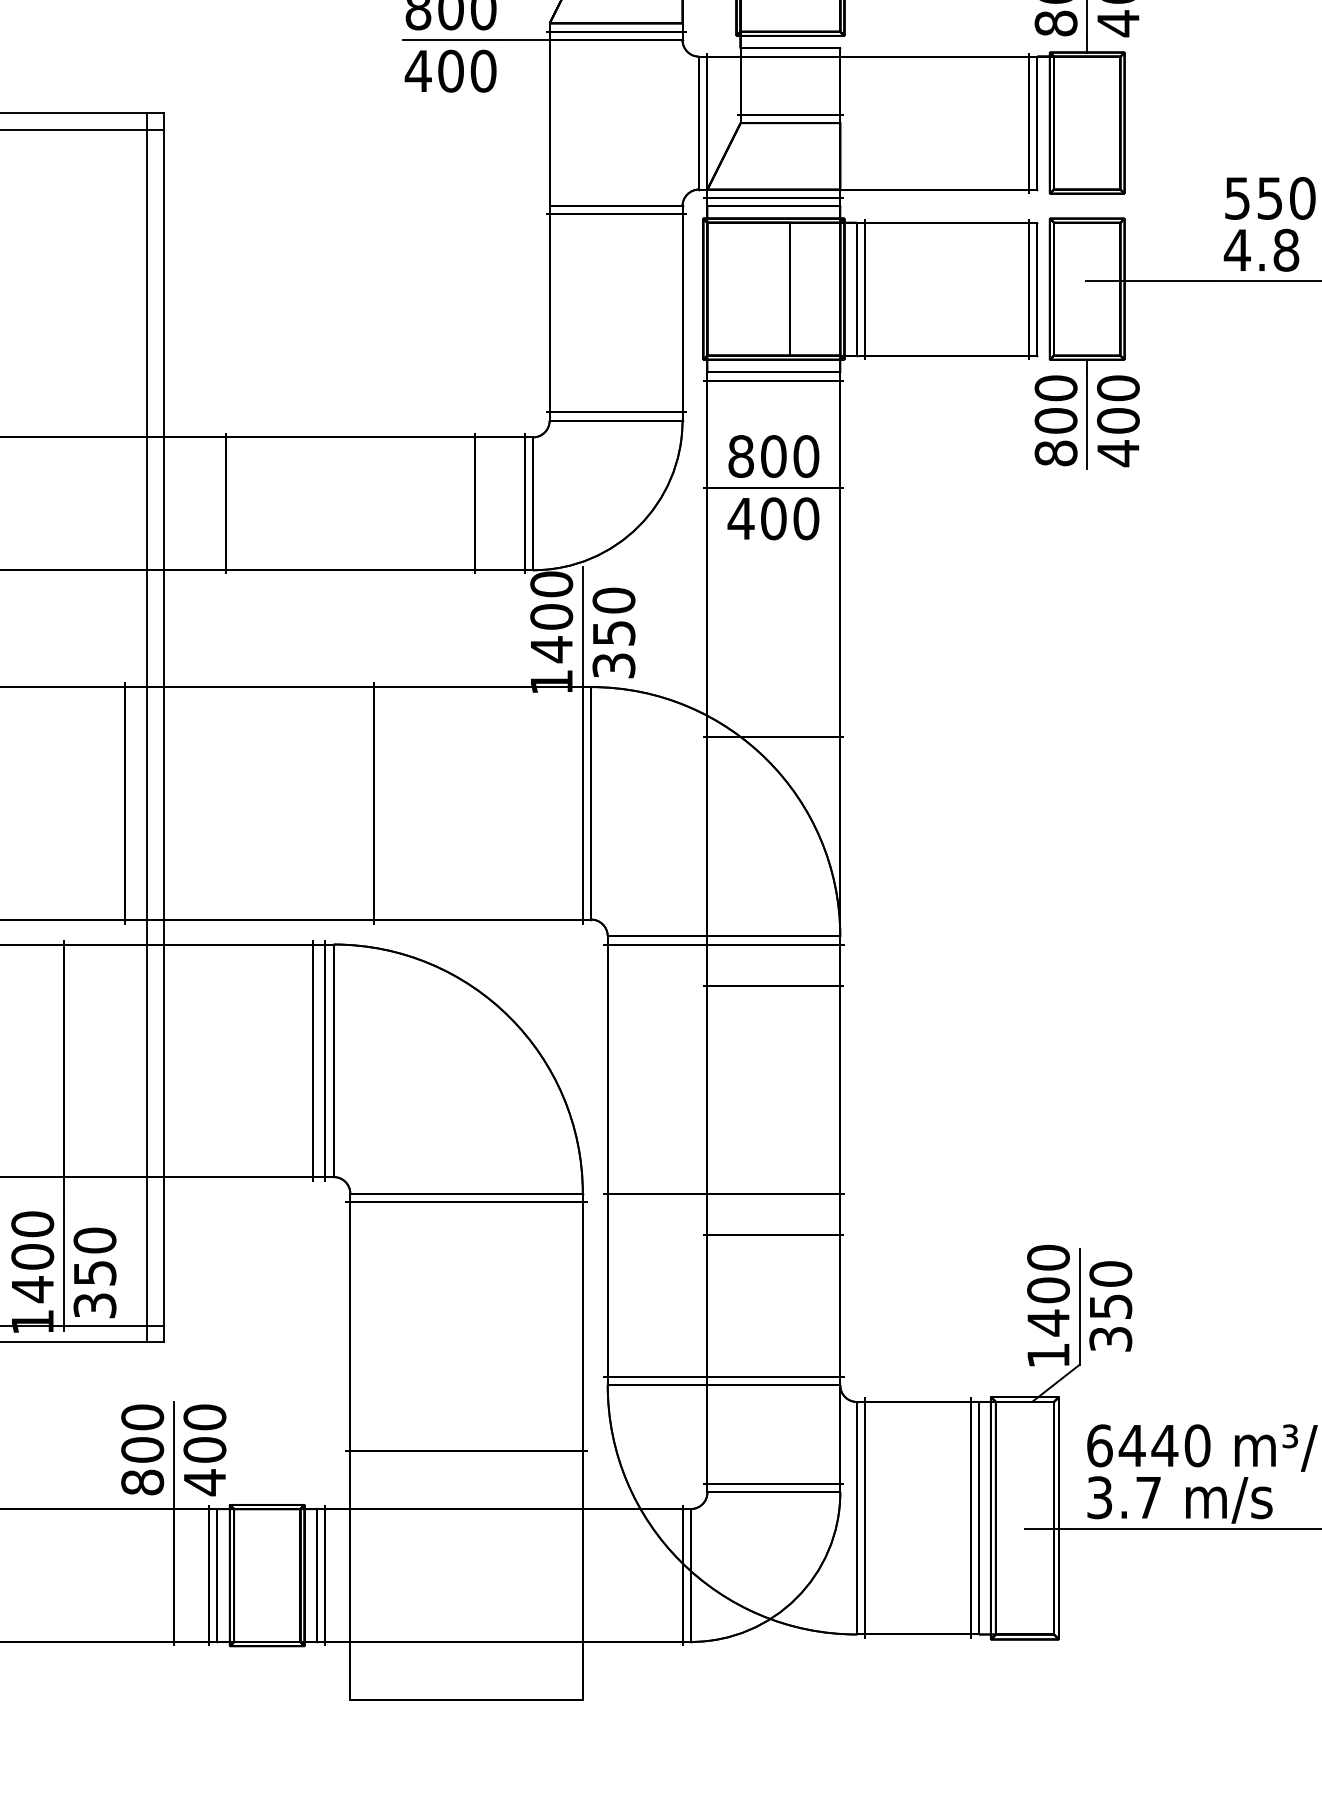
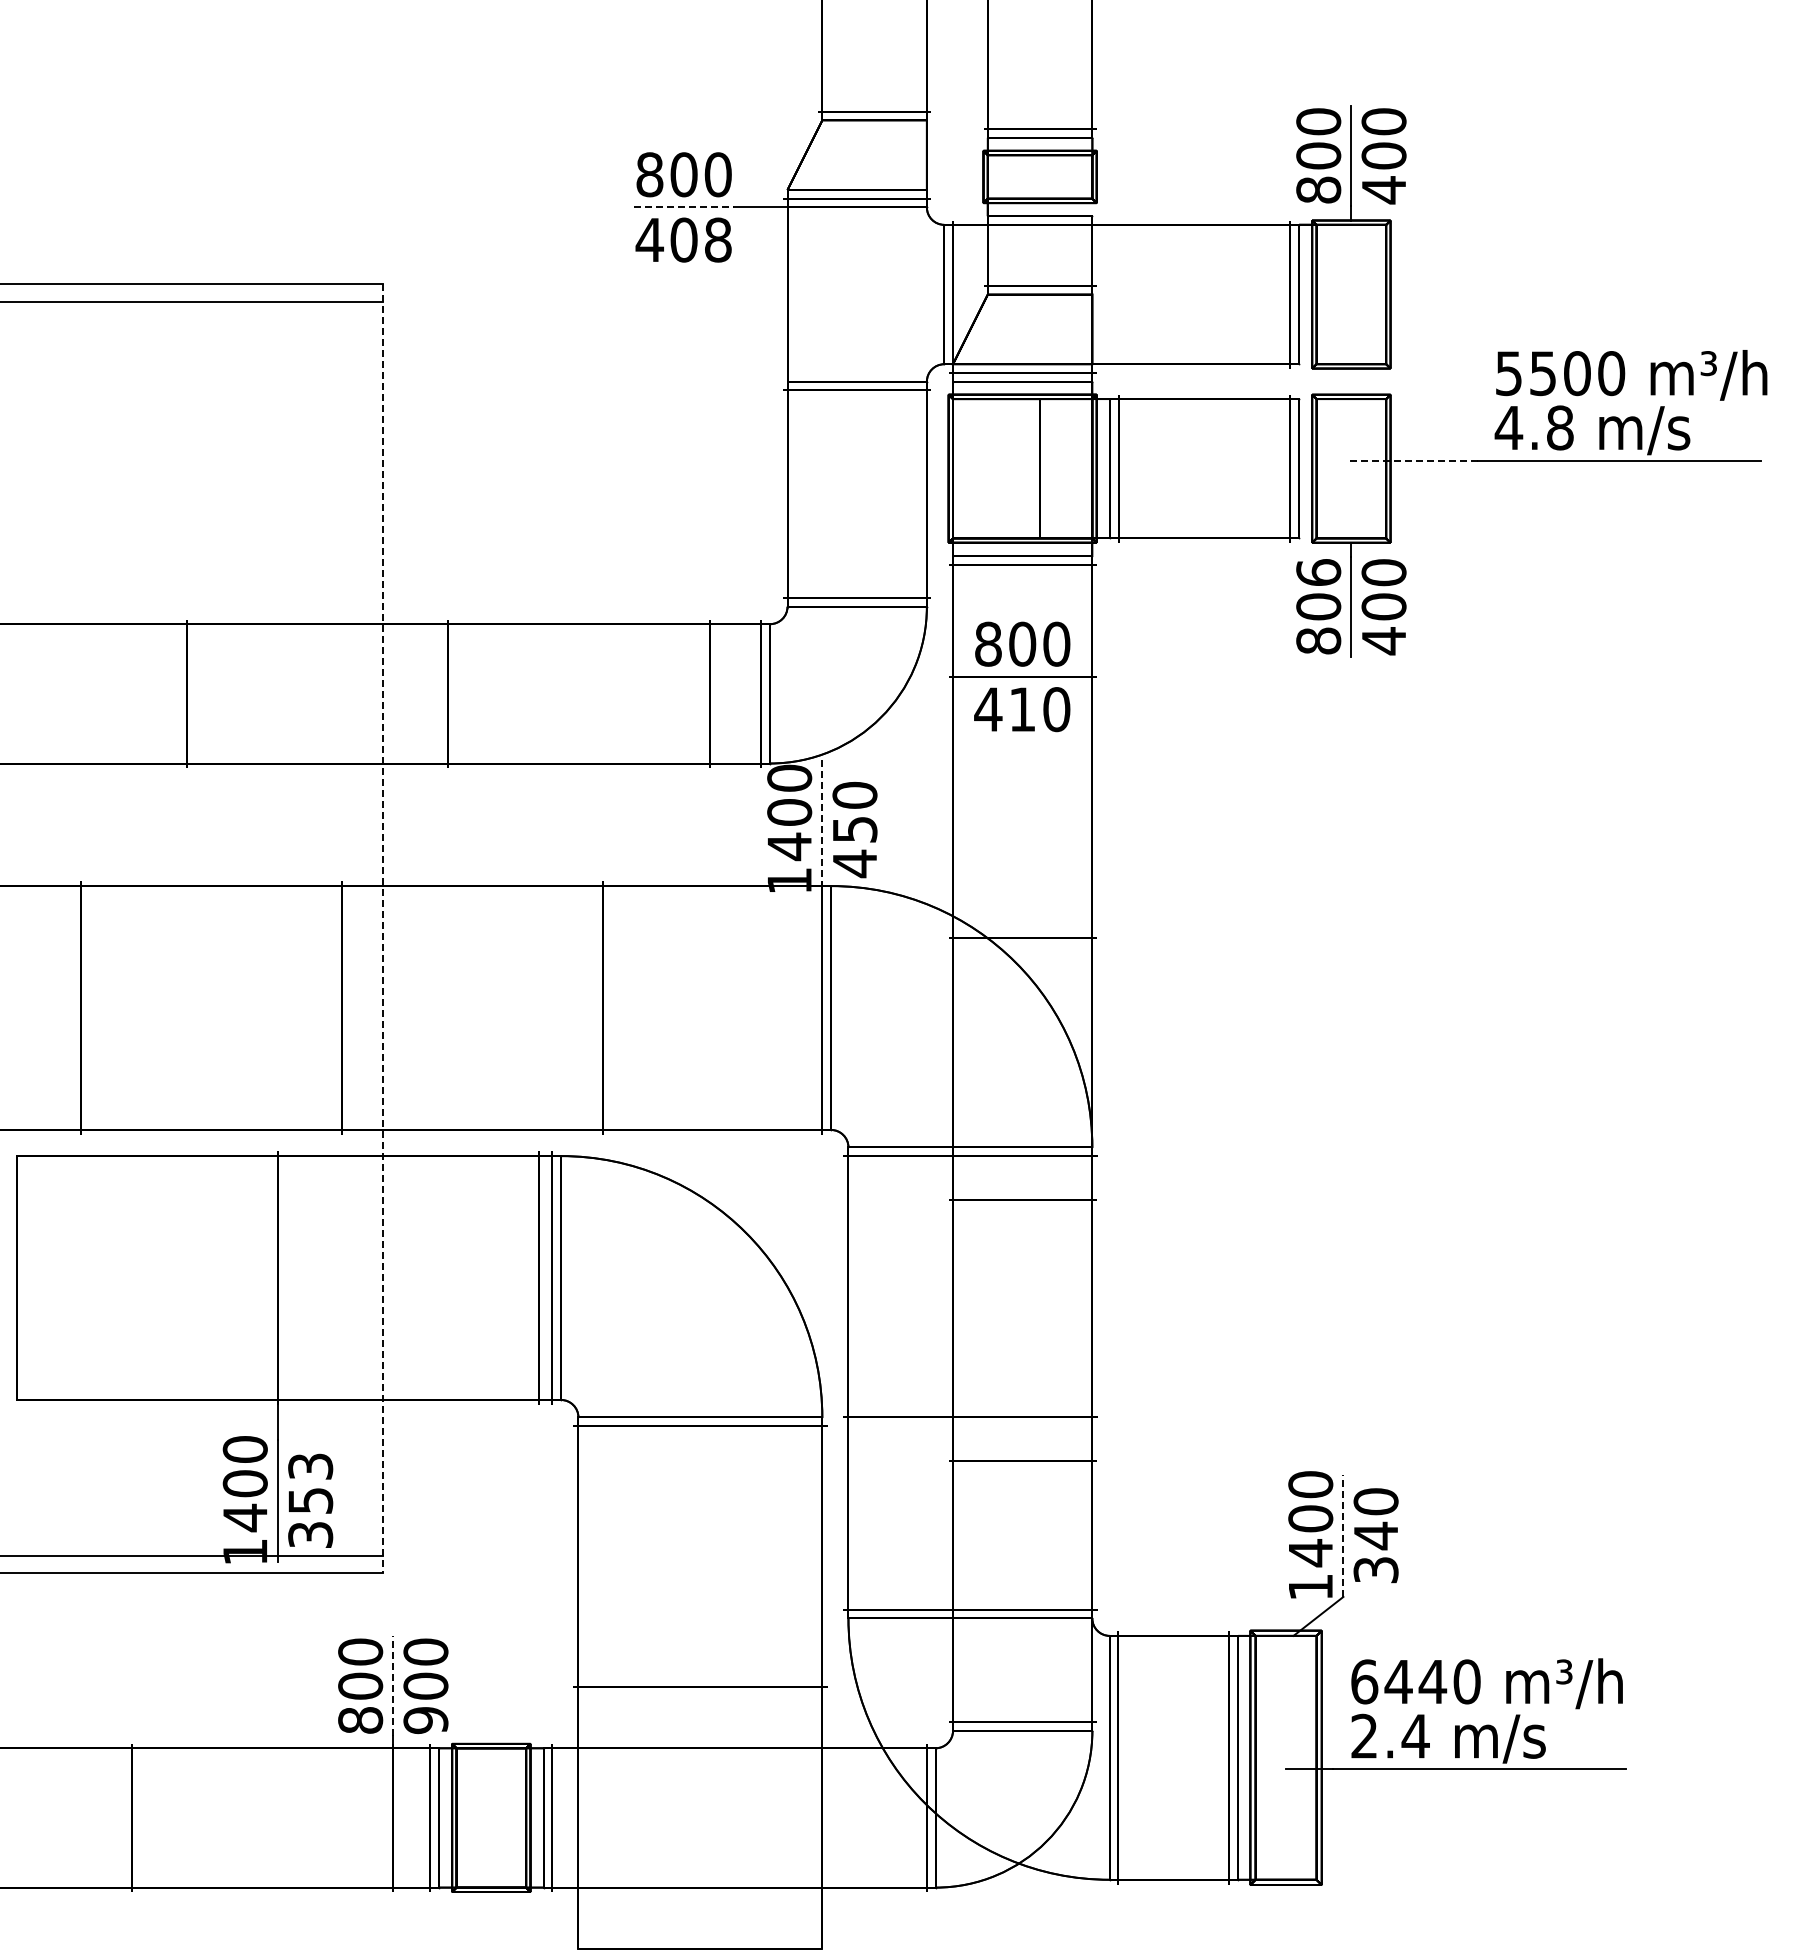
line: (451, 40) -> (684, 207), solid -> dashed
text: (482, 70) -> (717, 239), 400 -> 408
line: (1146, 281) -> (1413, 460), solid -> dashed
text: (1055, 388) -> (1318, 572), 800 -> 806
text: (773, 518) -> (1022, 709), 400 -> 410
line: (583, 633) -> (822, 829), solid -> dashed
text: (613, 665) -> (854, 863), 350 -> 450
line: (147, 727) -> (365, 928), removed
line: (163, 727) -> (382, 928), solid -> dashed
text: (94, 1240) -> (310, 1466), 350 -> 353
line: (1079, 1306) -> (1343, 1535), solid -> dashed
text: (1111, 1306) -> (1376, 1535), 350 -> 340
line: (173, 1449) -> (393, 1685), solid -> dashed
text: (204, 1482) -> (425, 1720), 400 -> 900
text: (1124, 1497) -> (1390, 1736), 3.7 -> 2.4

